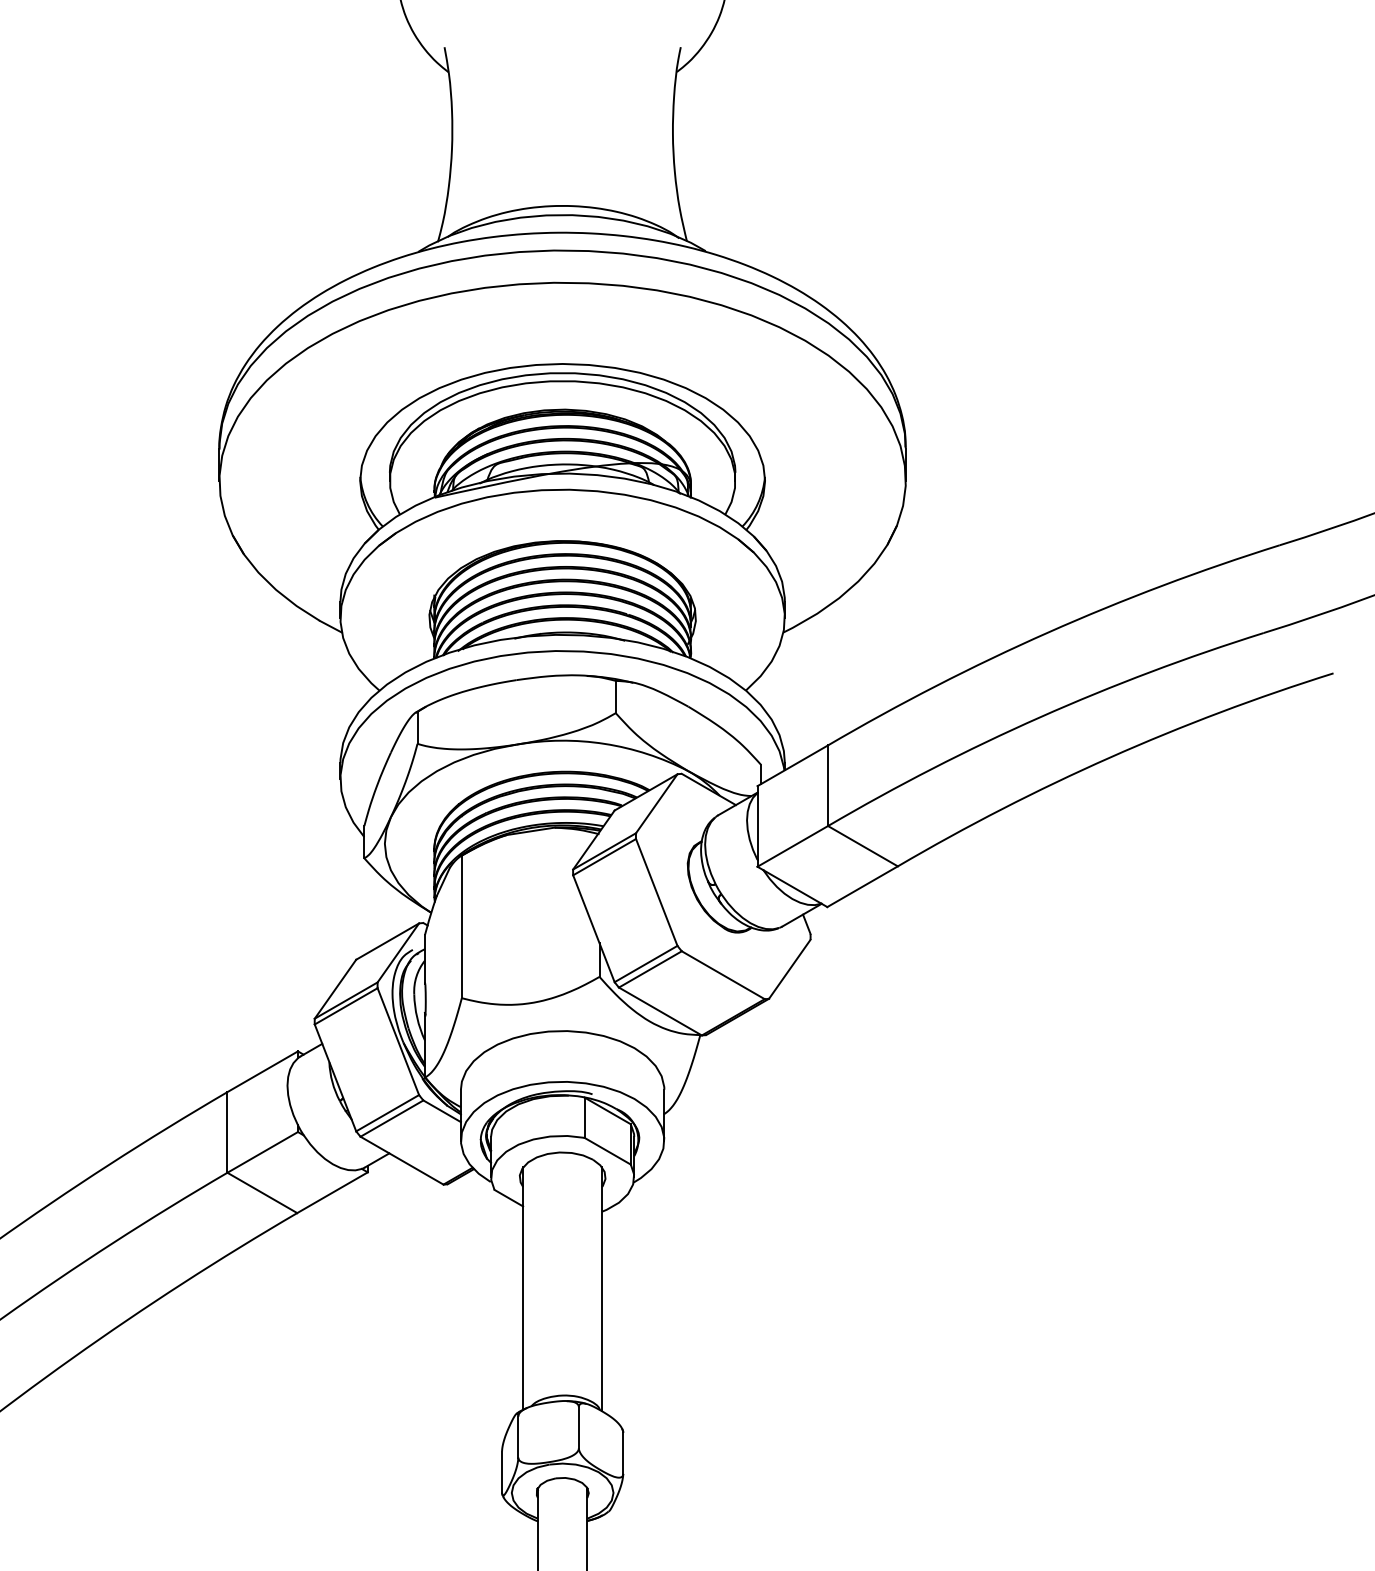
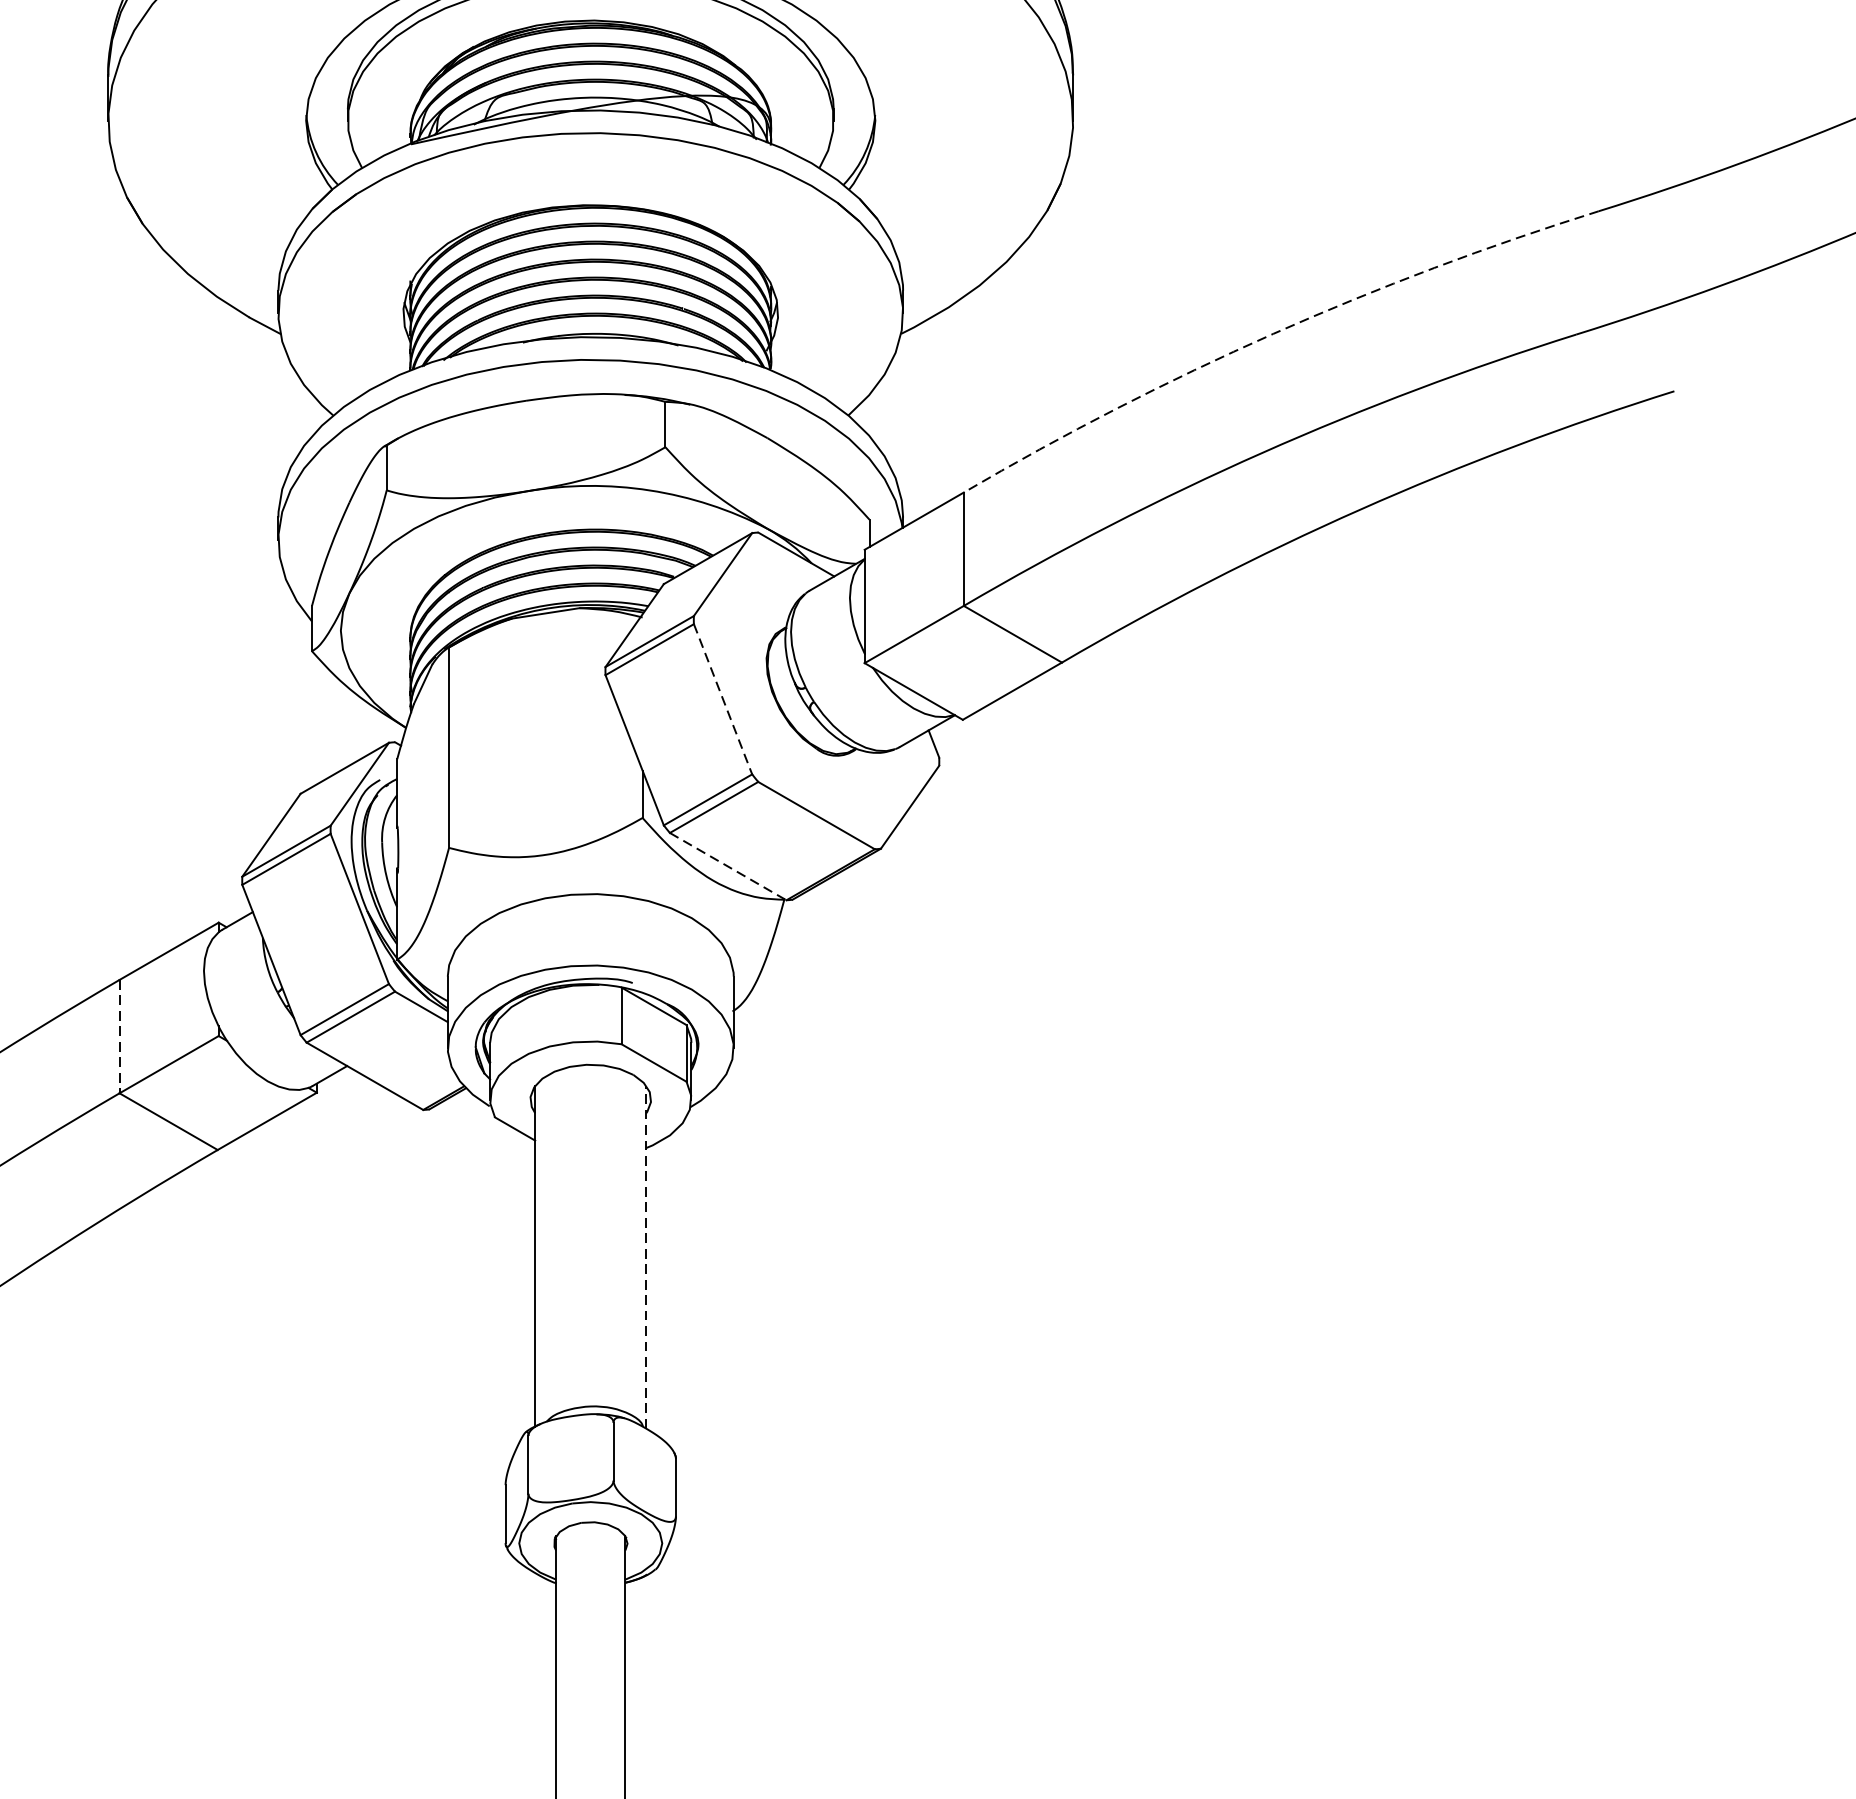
arc: (1048, 632) -> (1273, 333), solid -> dashed
line: (656, 892) -> (722, 699), solid -> dashed
line: (660, 1011) -> (728, 866), solid -> dashed
line: (227, 1132) -> (119, 1036), solid -> dashed
line: (602, 1289) -> (646, 1257), solid -> dashed

